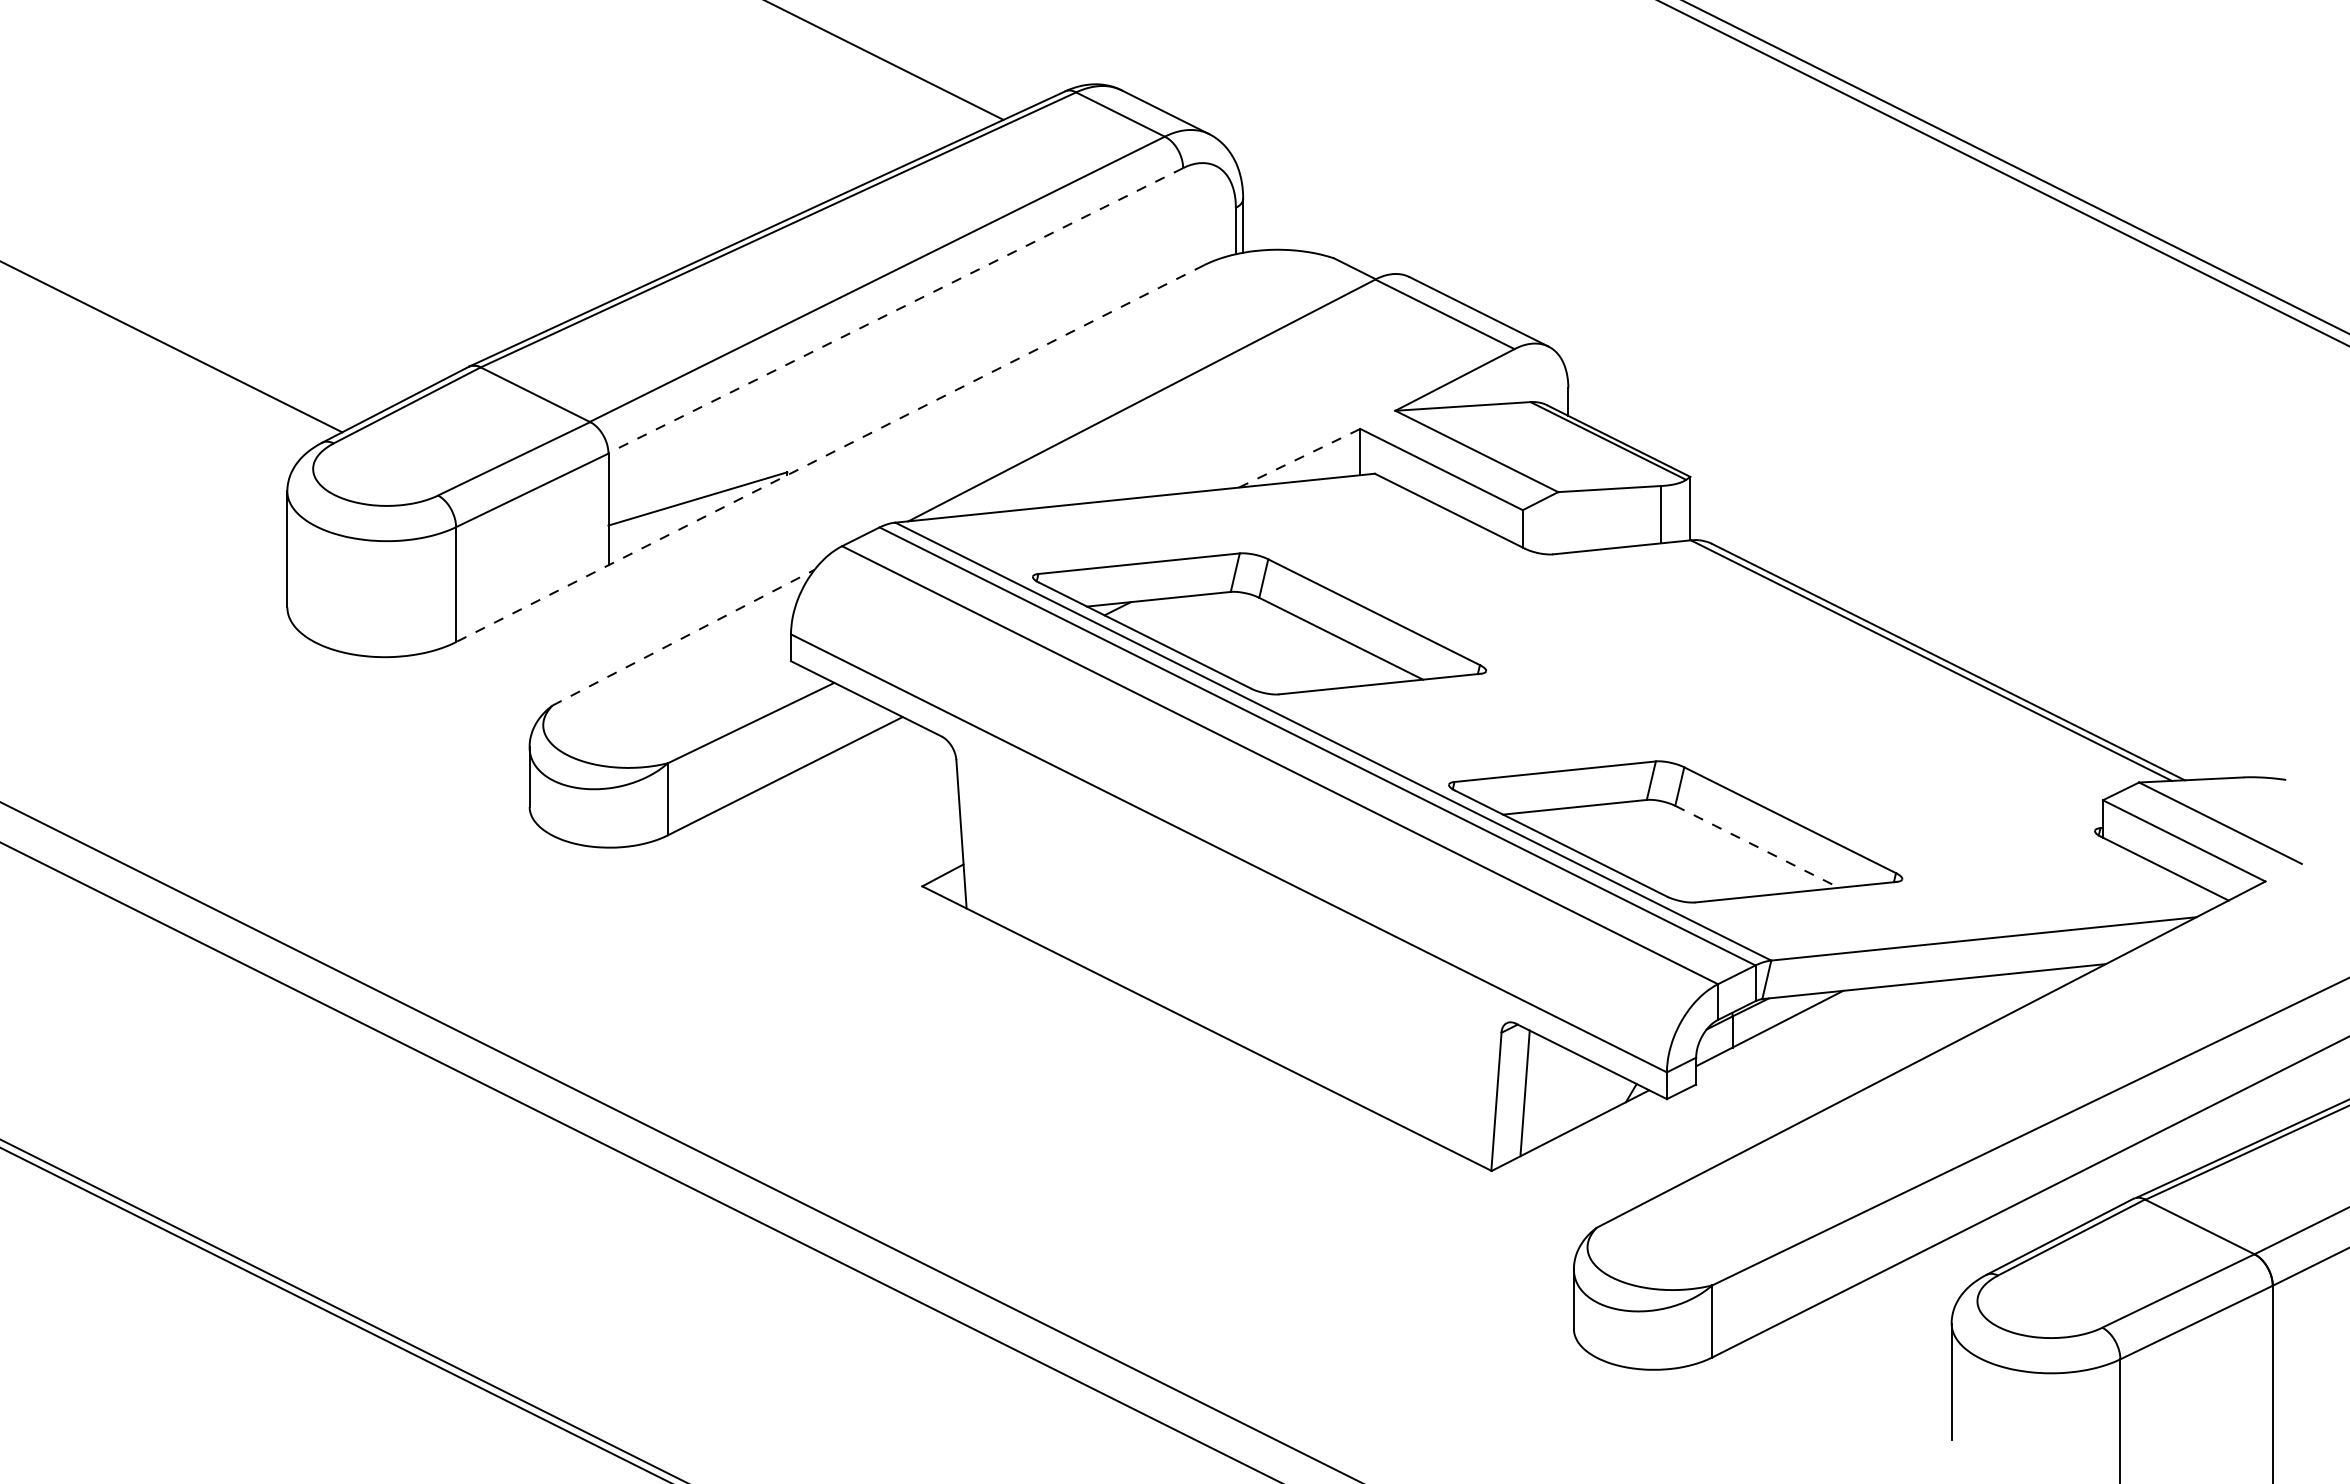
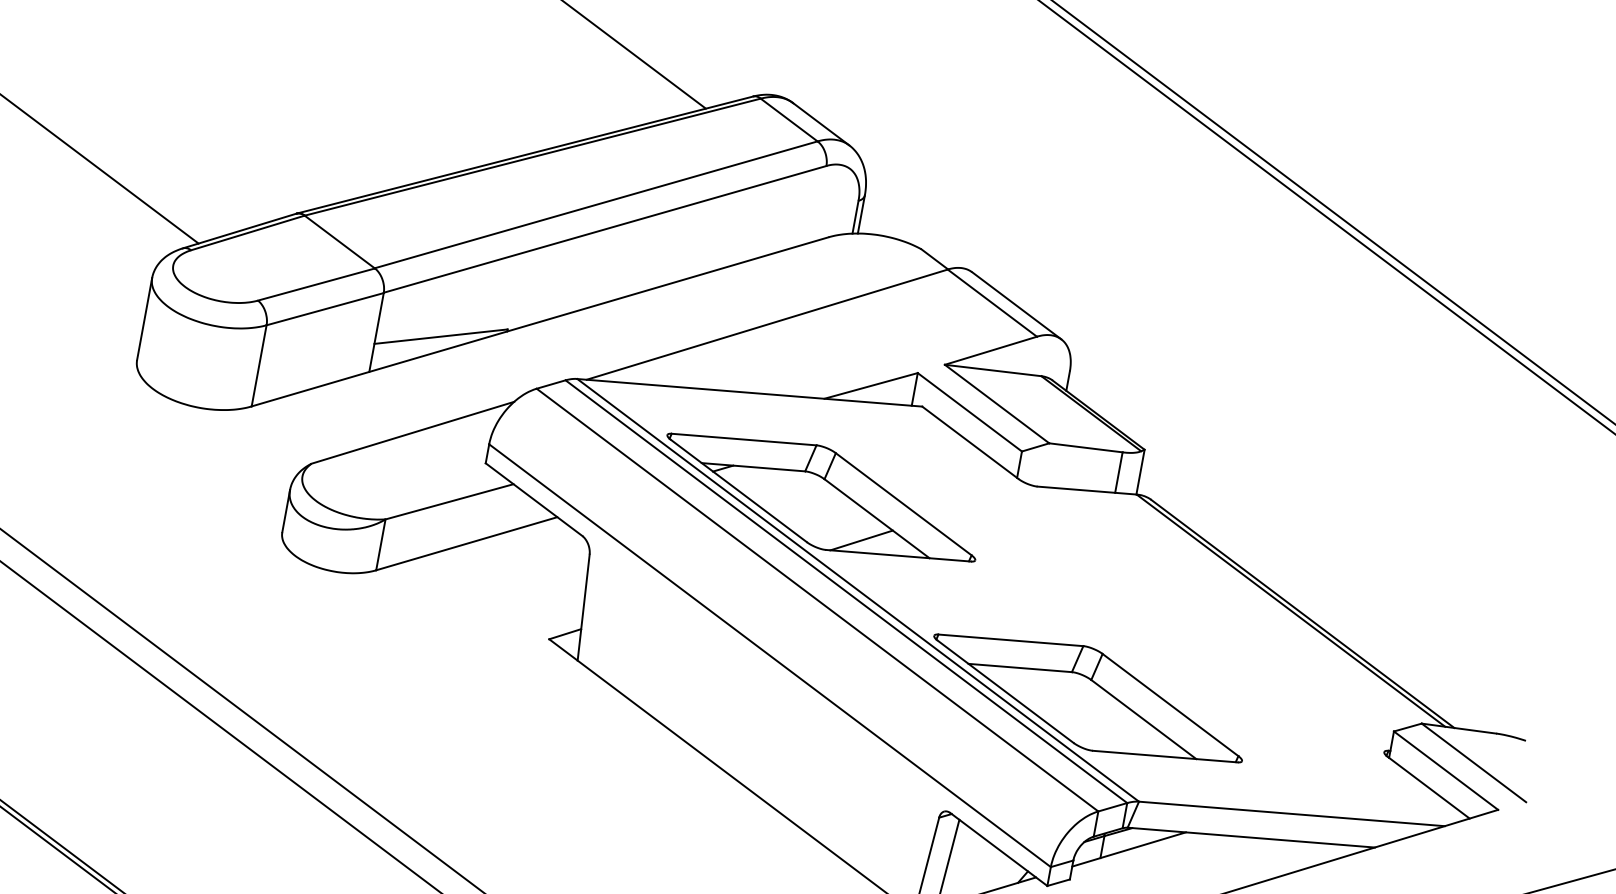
line: (895, 310) -> (604, 229), dashed -> solid
line: (830, 453) -> (540, 321), dashed -> solid
line: (1300, 458) -> (871, 386), dashed -> solid
line: (683, 637) -> (412, 432), dashed -> solid
line: (1325, 672) -> (861, 540), added
line: (1757, 846) -> (1144, 719), dashed -> solid

